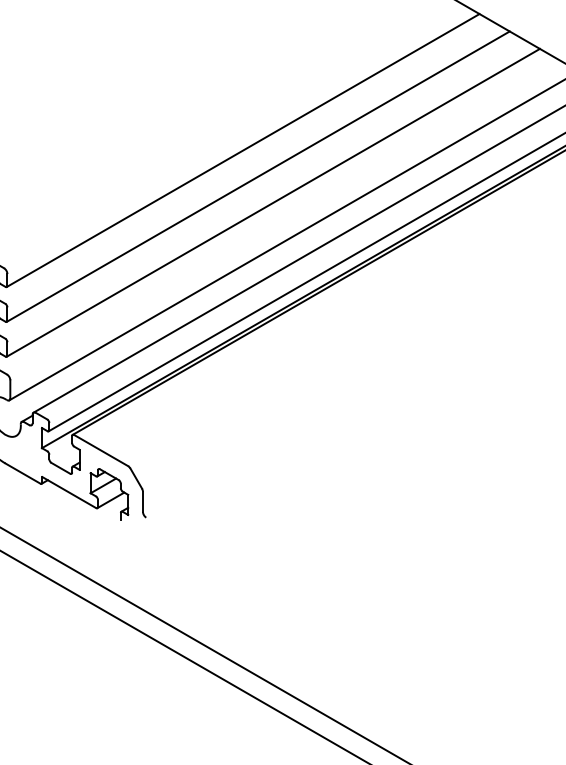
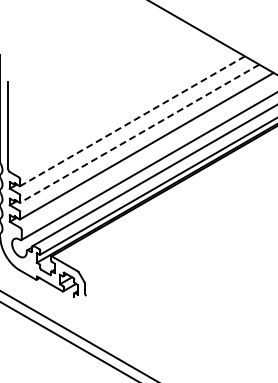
line: (243, 151) -> (132, 121), solid -> dashed
line: (257, 176) -> (139, 133), solid -> dashed

